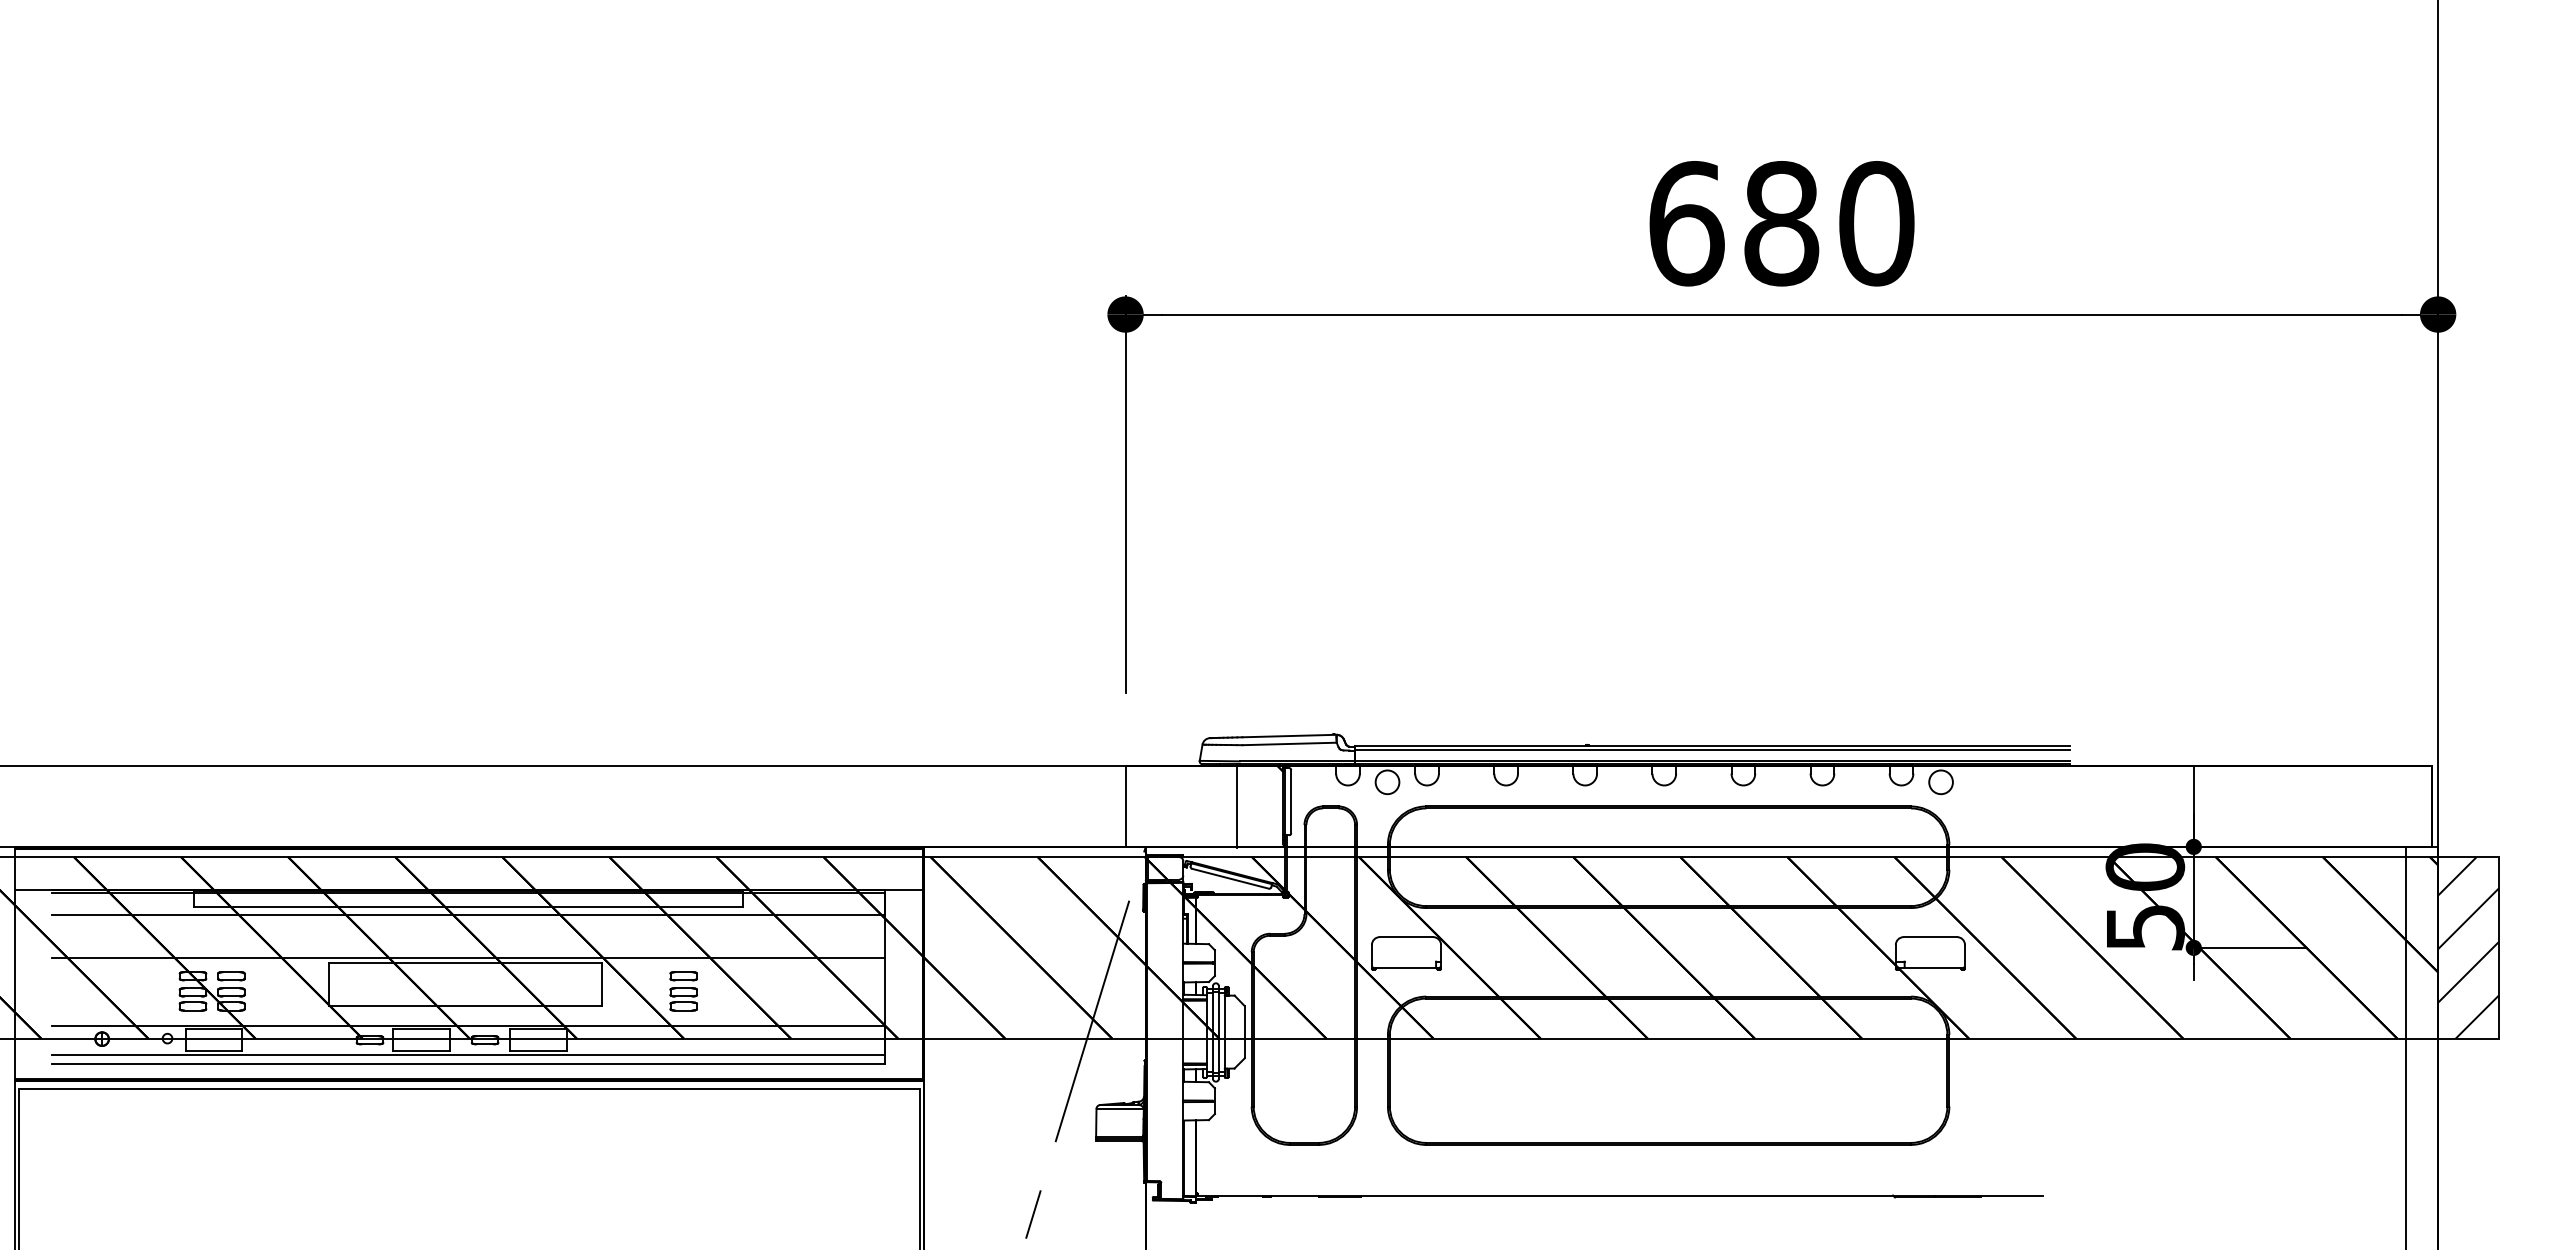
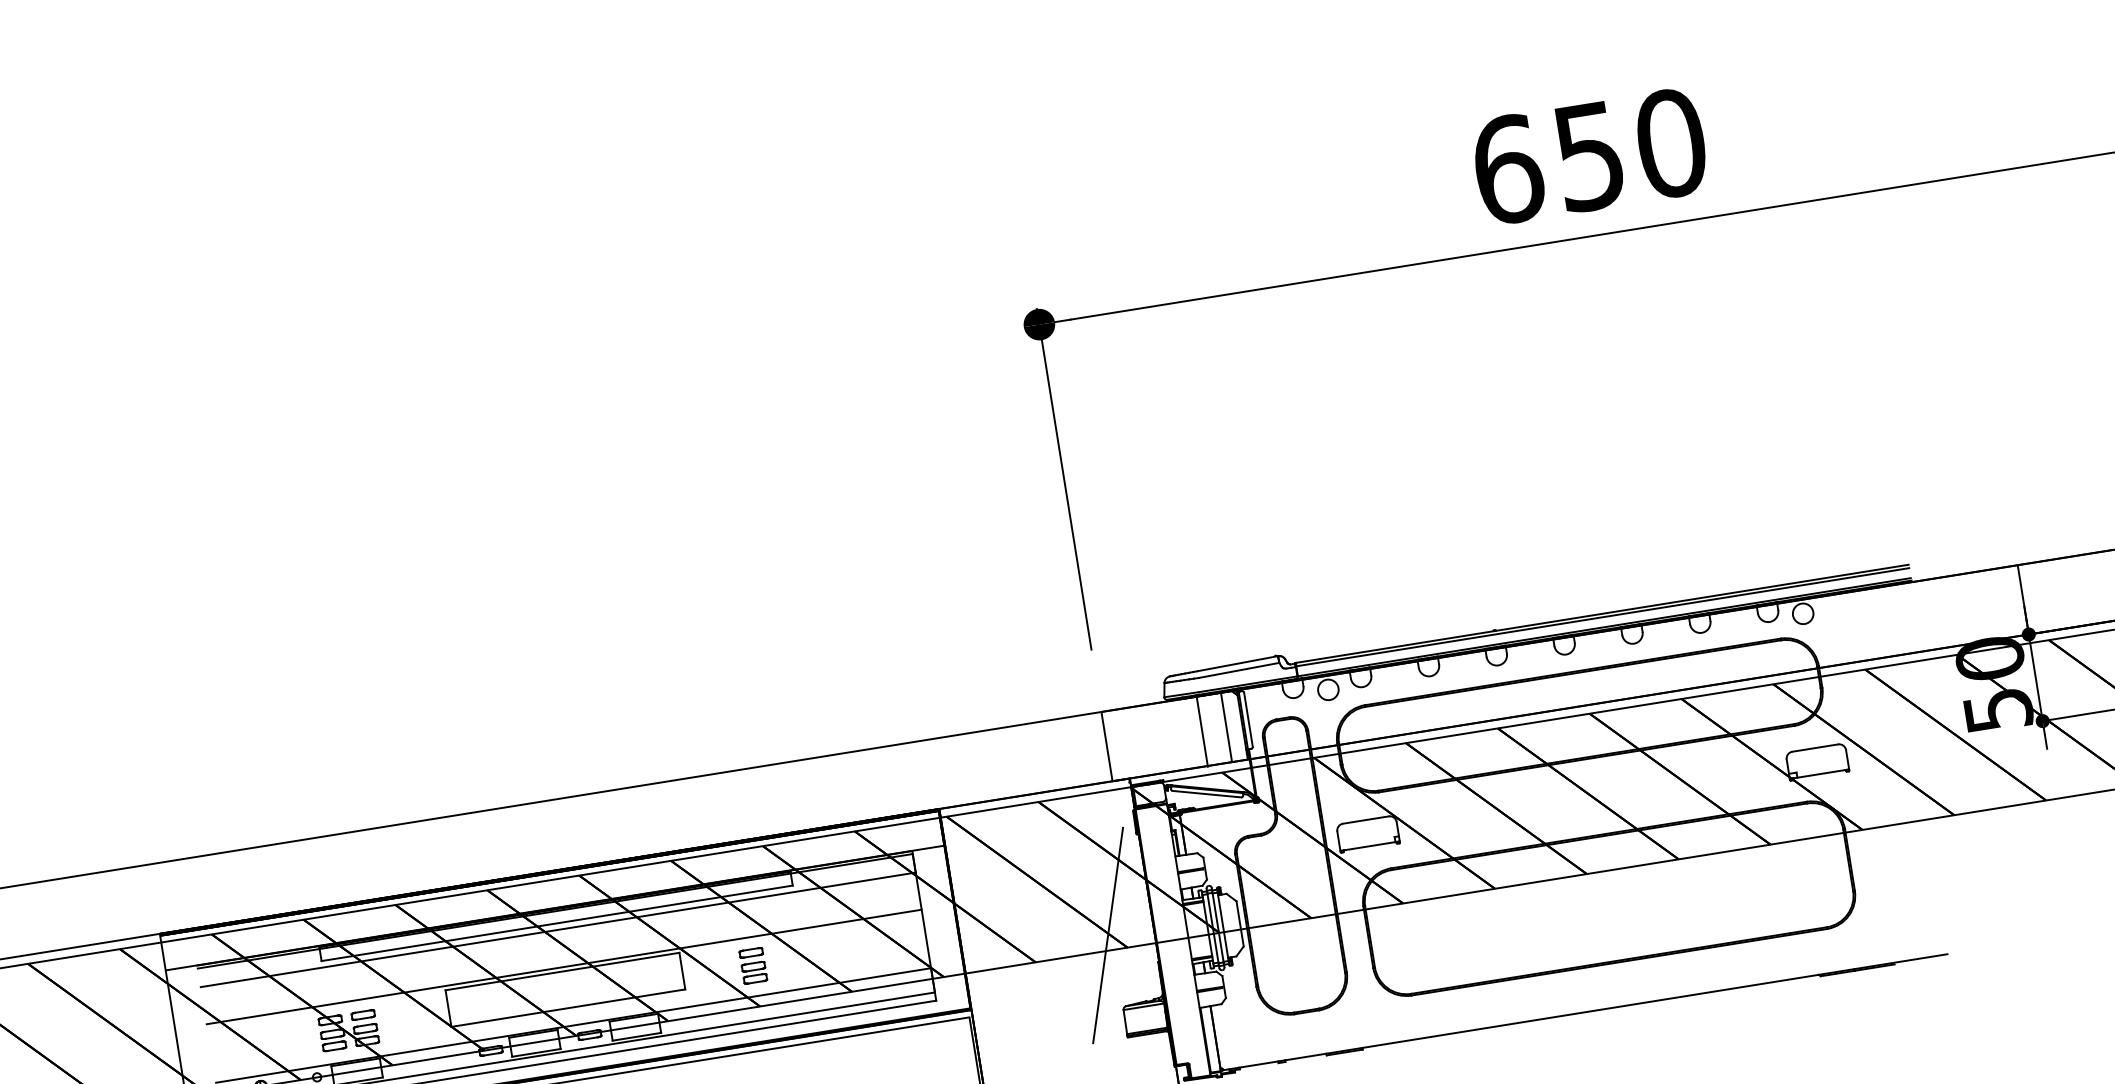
text: (1781, 223) -> (1589, 156), 680 -> 650
line: (1264, 806) -> (1226, 727), added

